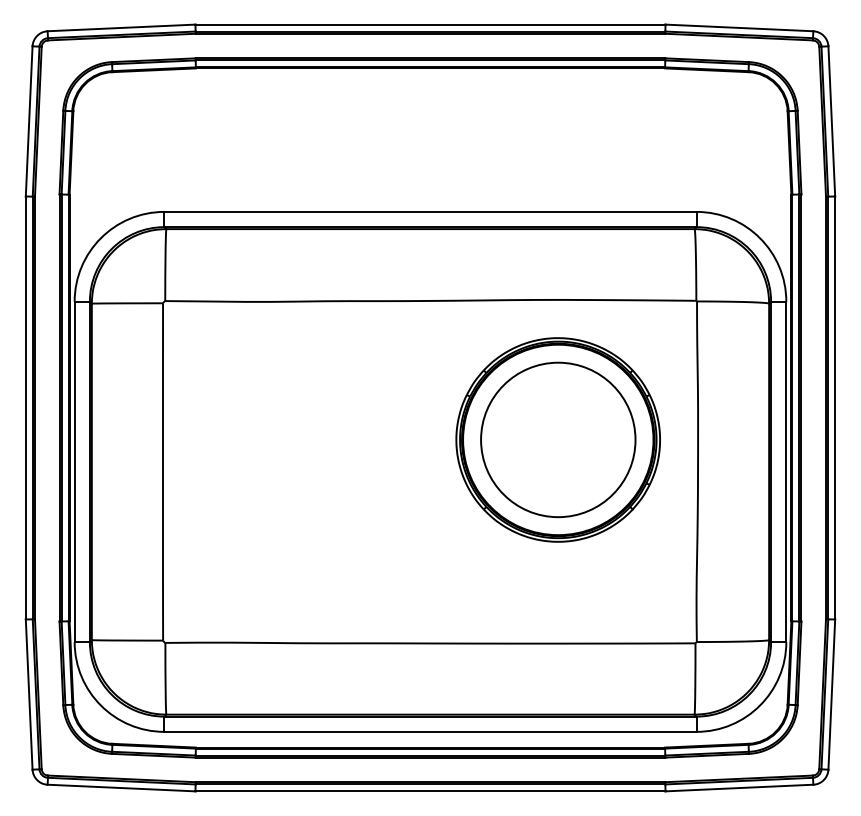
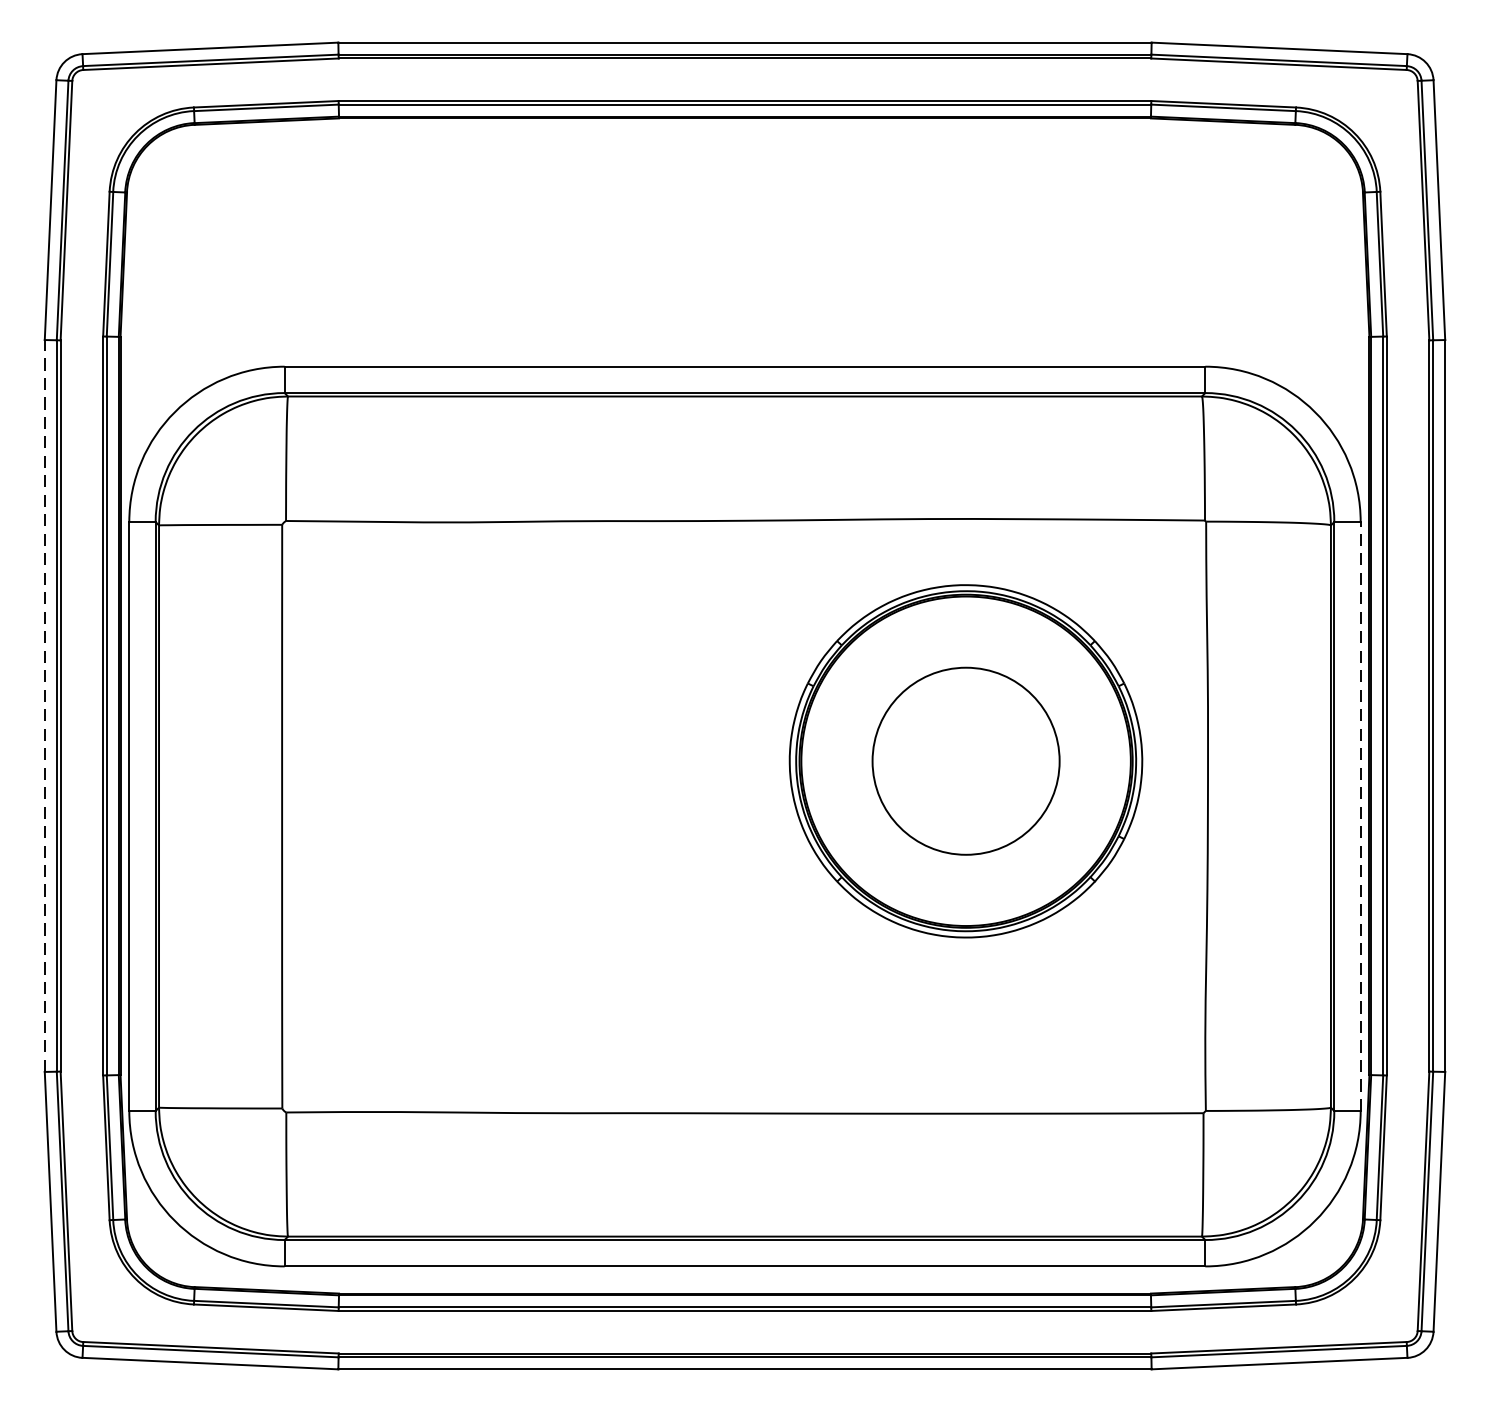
line: (25, 407) -> (44, 705), solid -> dashed
circle: (558, 439) -> (966, 760), size x0.7
line: (786, 471) -> (1360, 815), solid -> dashed

